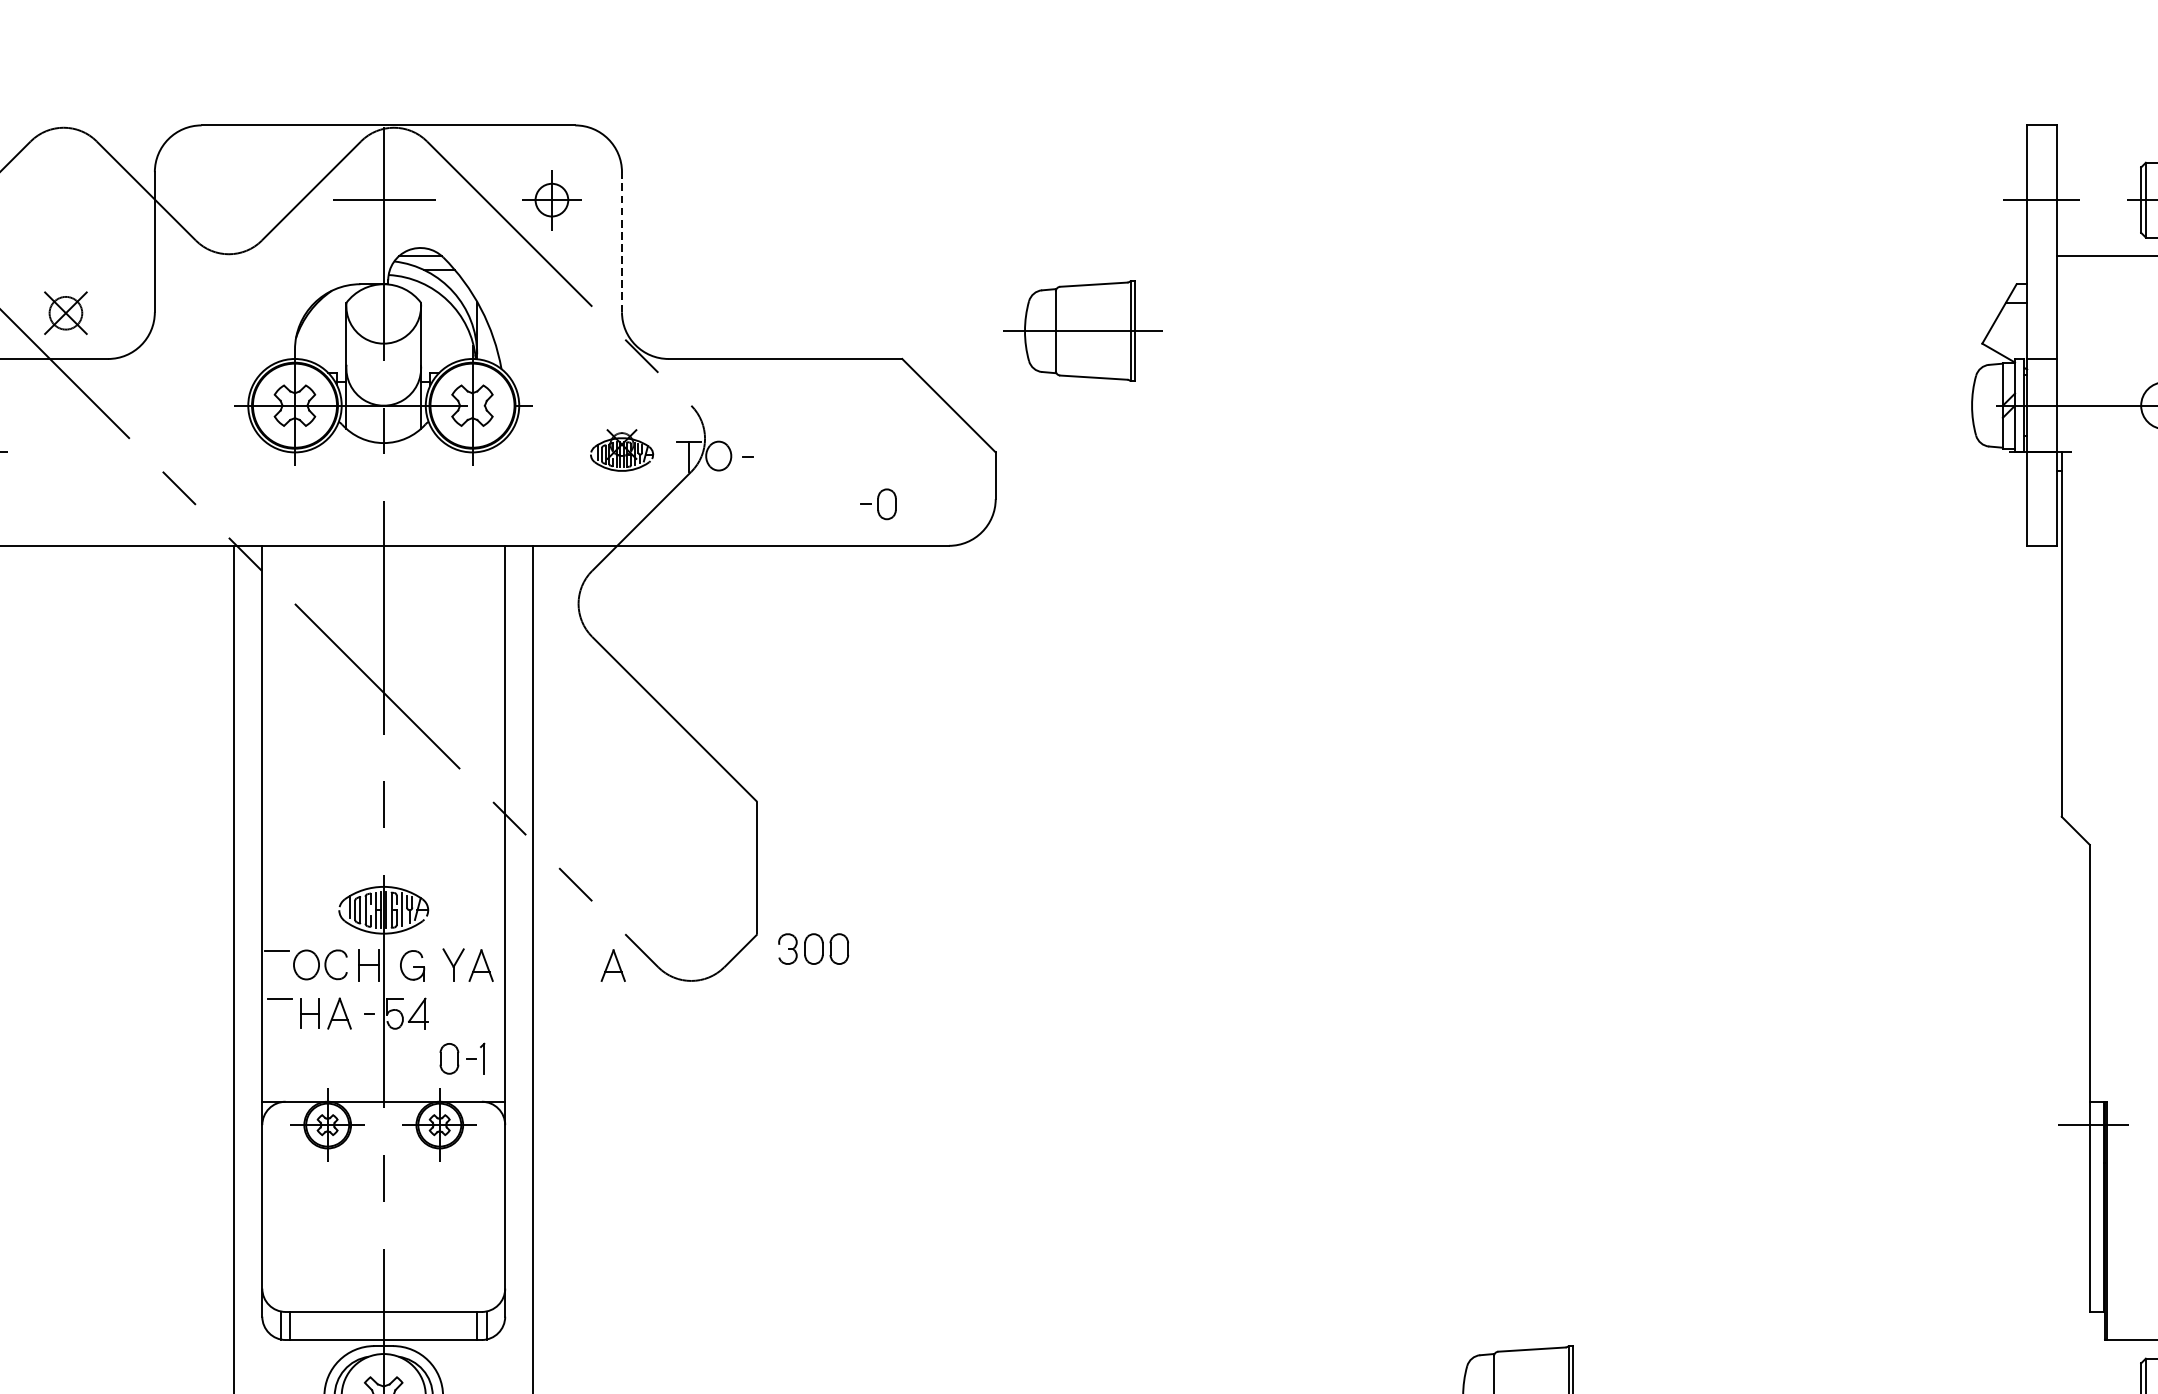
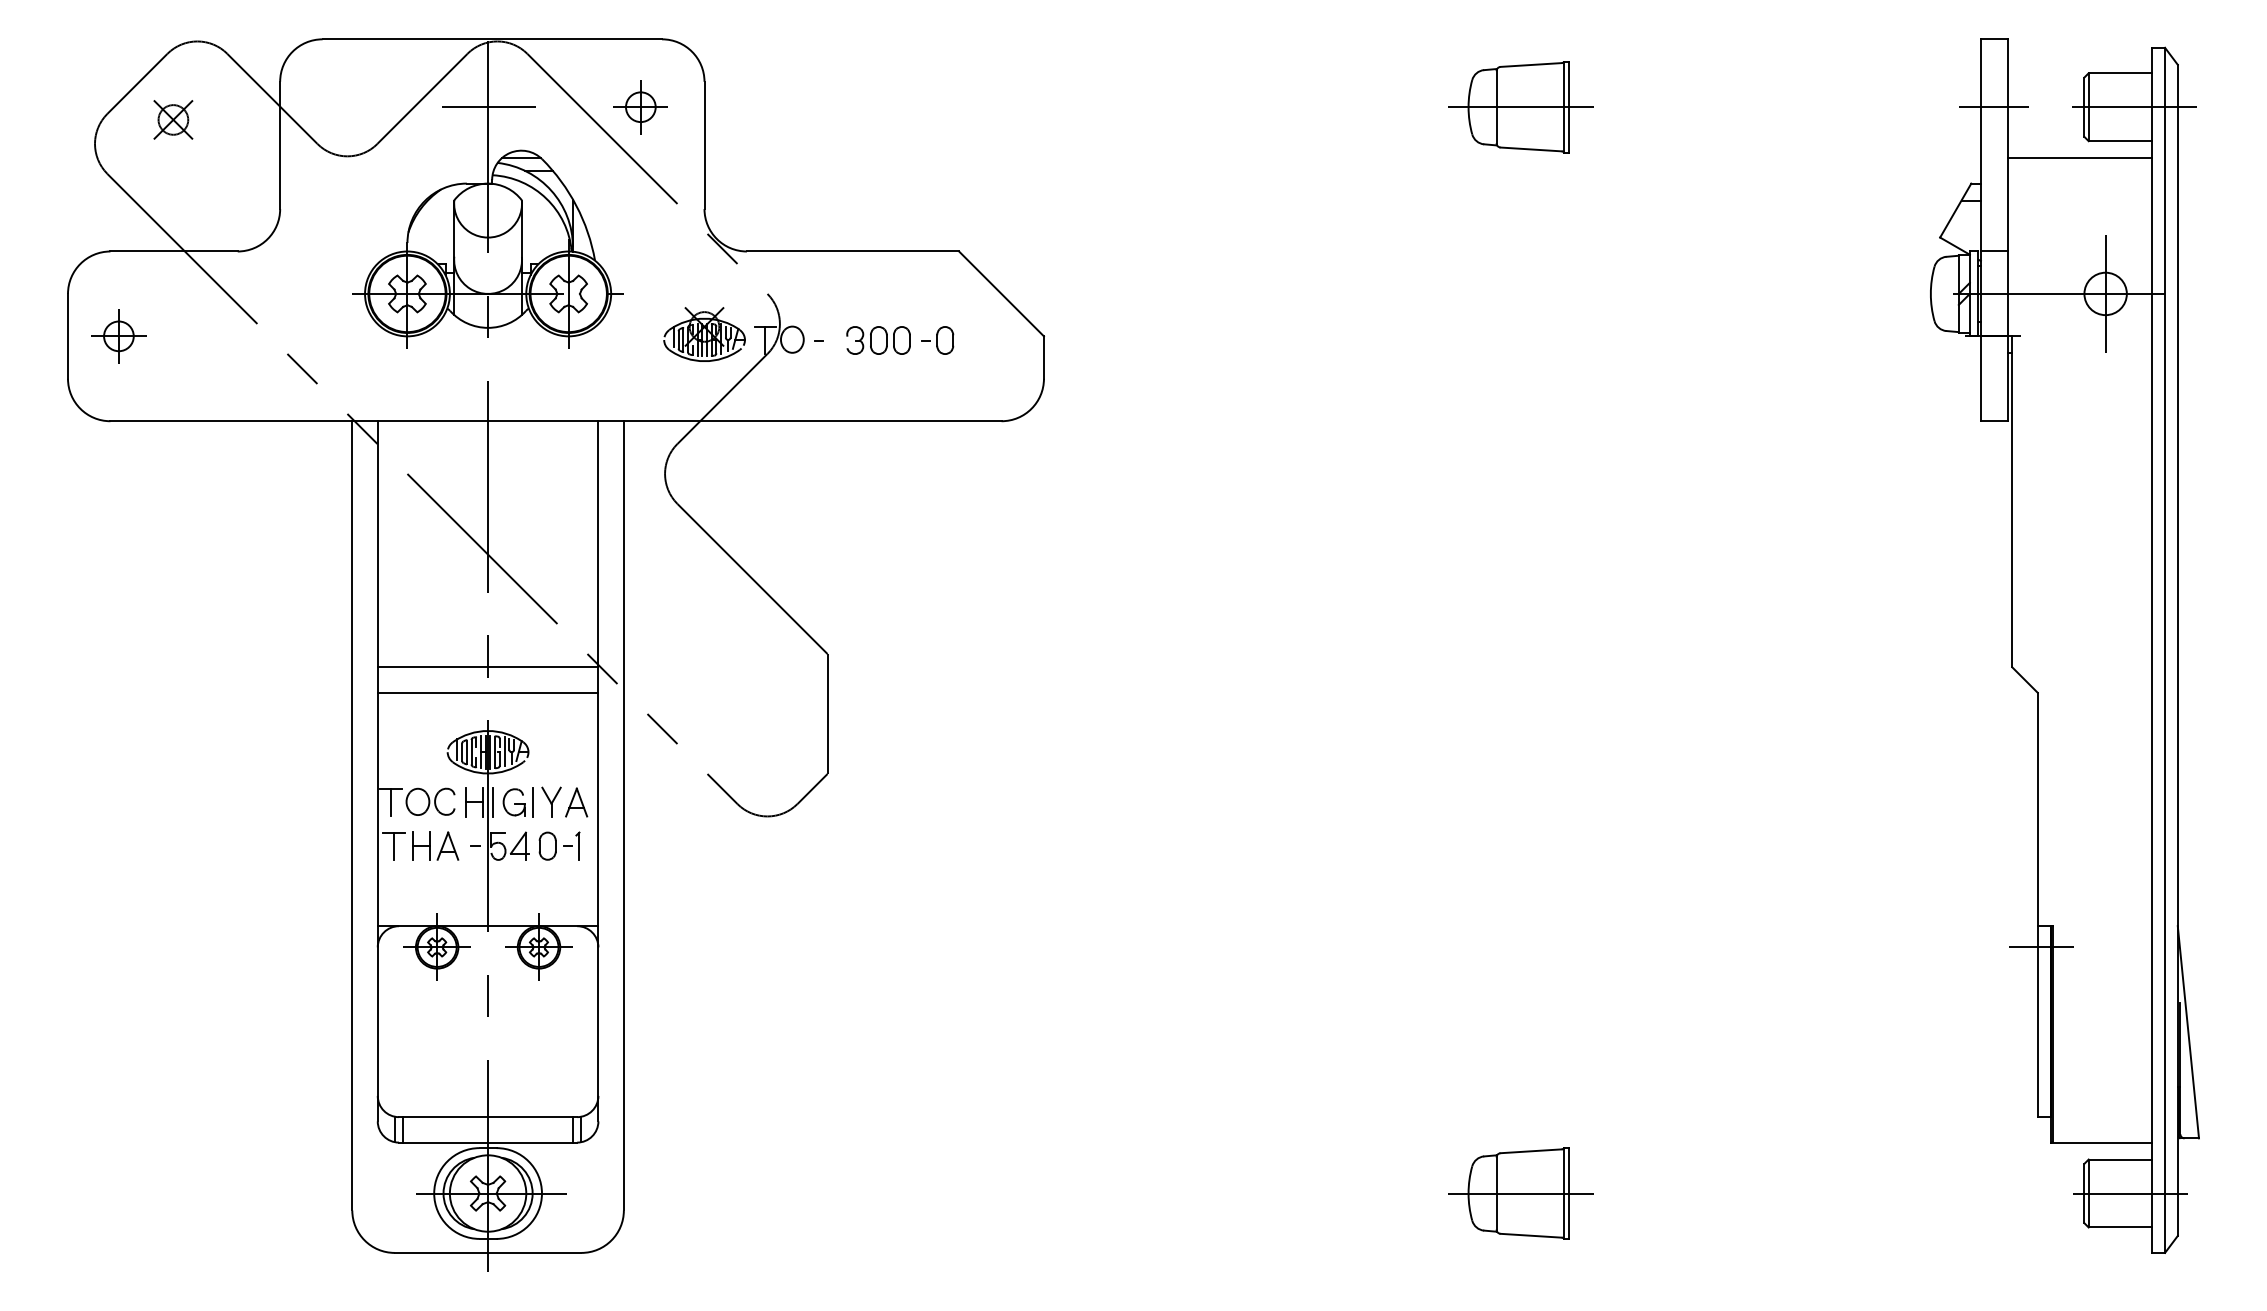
line: (621, 242) -> (704, 145), dashed -> solid
part: (66, 312) -> (173, 119), moved
part: (1082, 331) -> (1520, 107), moved
part: (621, 450) -> (704, 334), size x1.43
part: (878, 504) -> (937, 340), moved
line: (383, 816) -> (487, 667), added
line: (383, 844) -> (487, 692), added
part: (813, 949) -> (878, 340), moved
line: (276, 965) -> (390, 802), added
line: (388, 965) -> (492, 802), added
line: (432, 965) -> (532, 802), added
part: (613, 965) -> (696, 802), removed
line: (279, 1012) -> (393, 845), added
part: (462, 1058) -> (559, 845), moved

